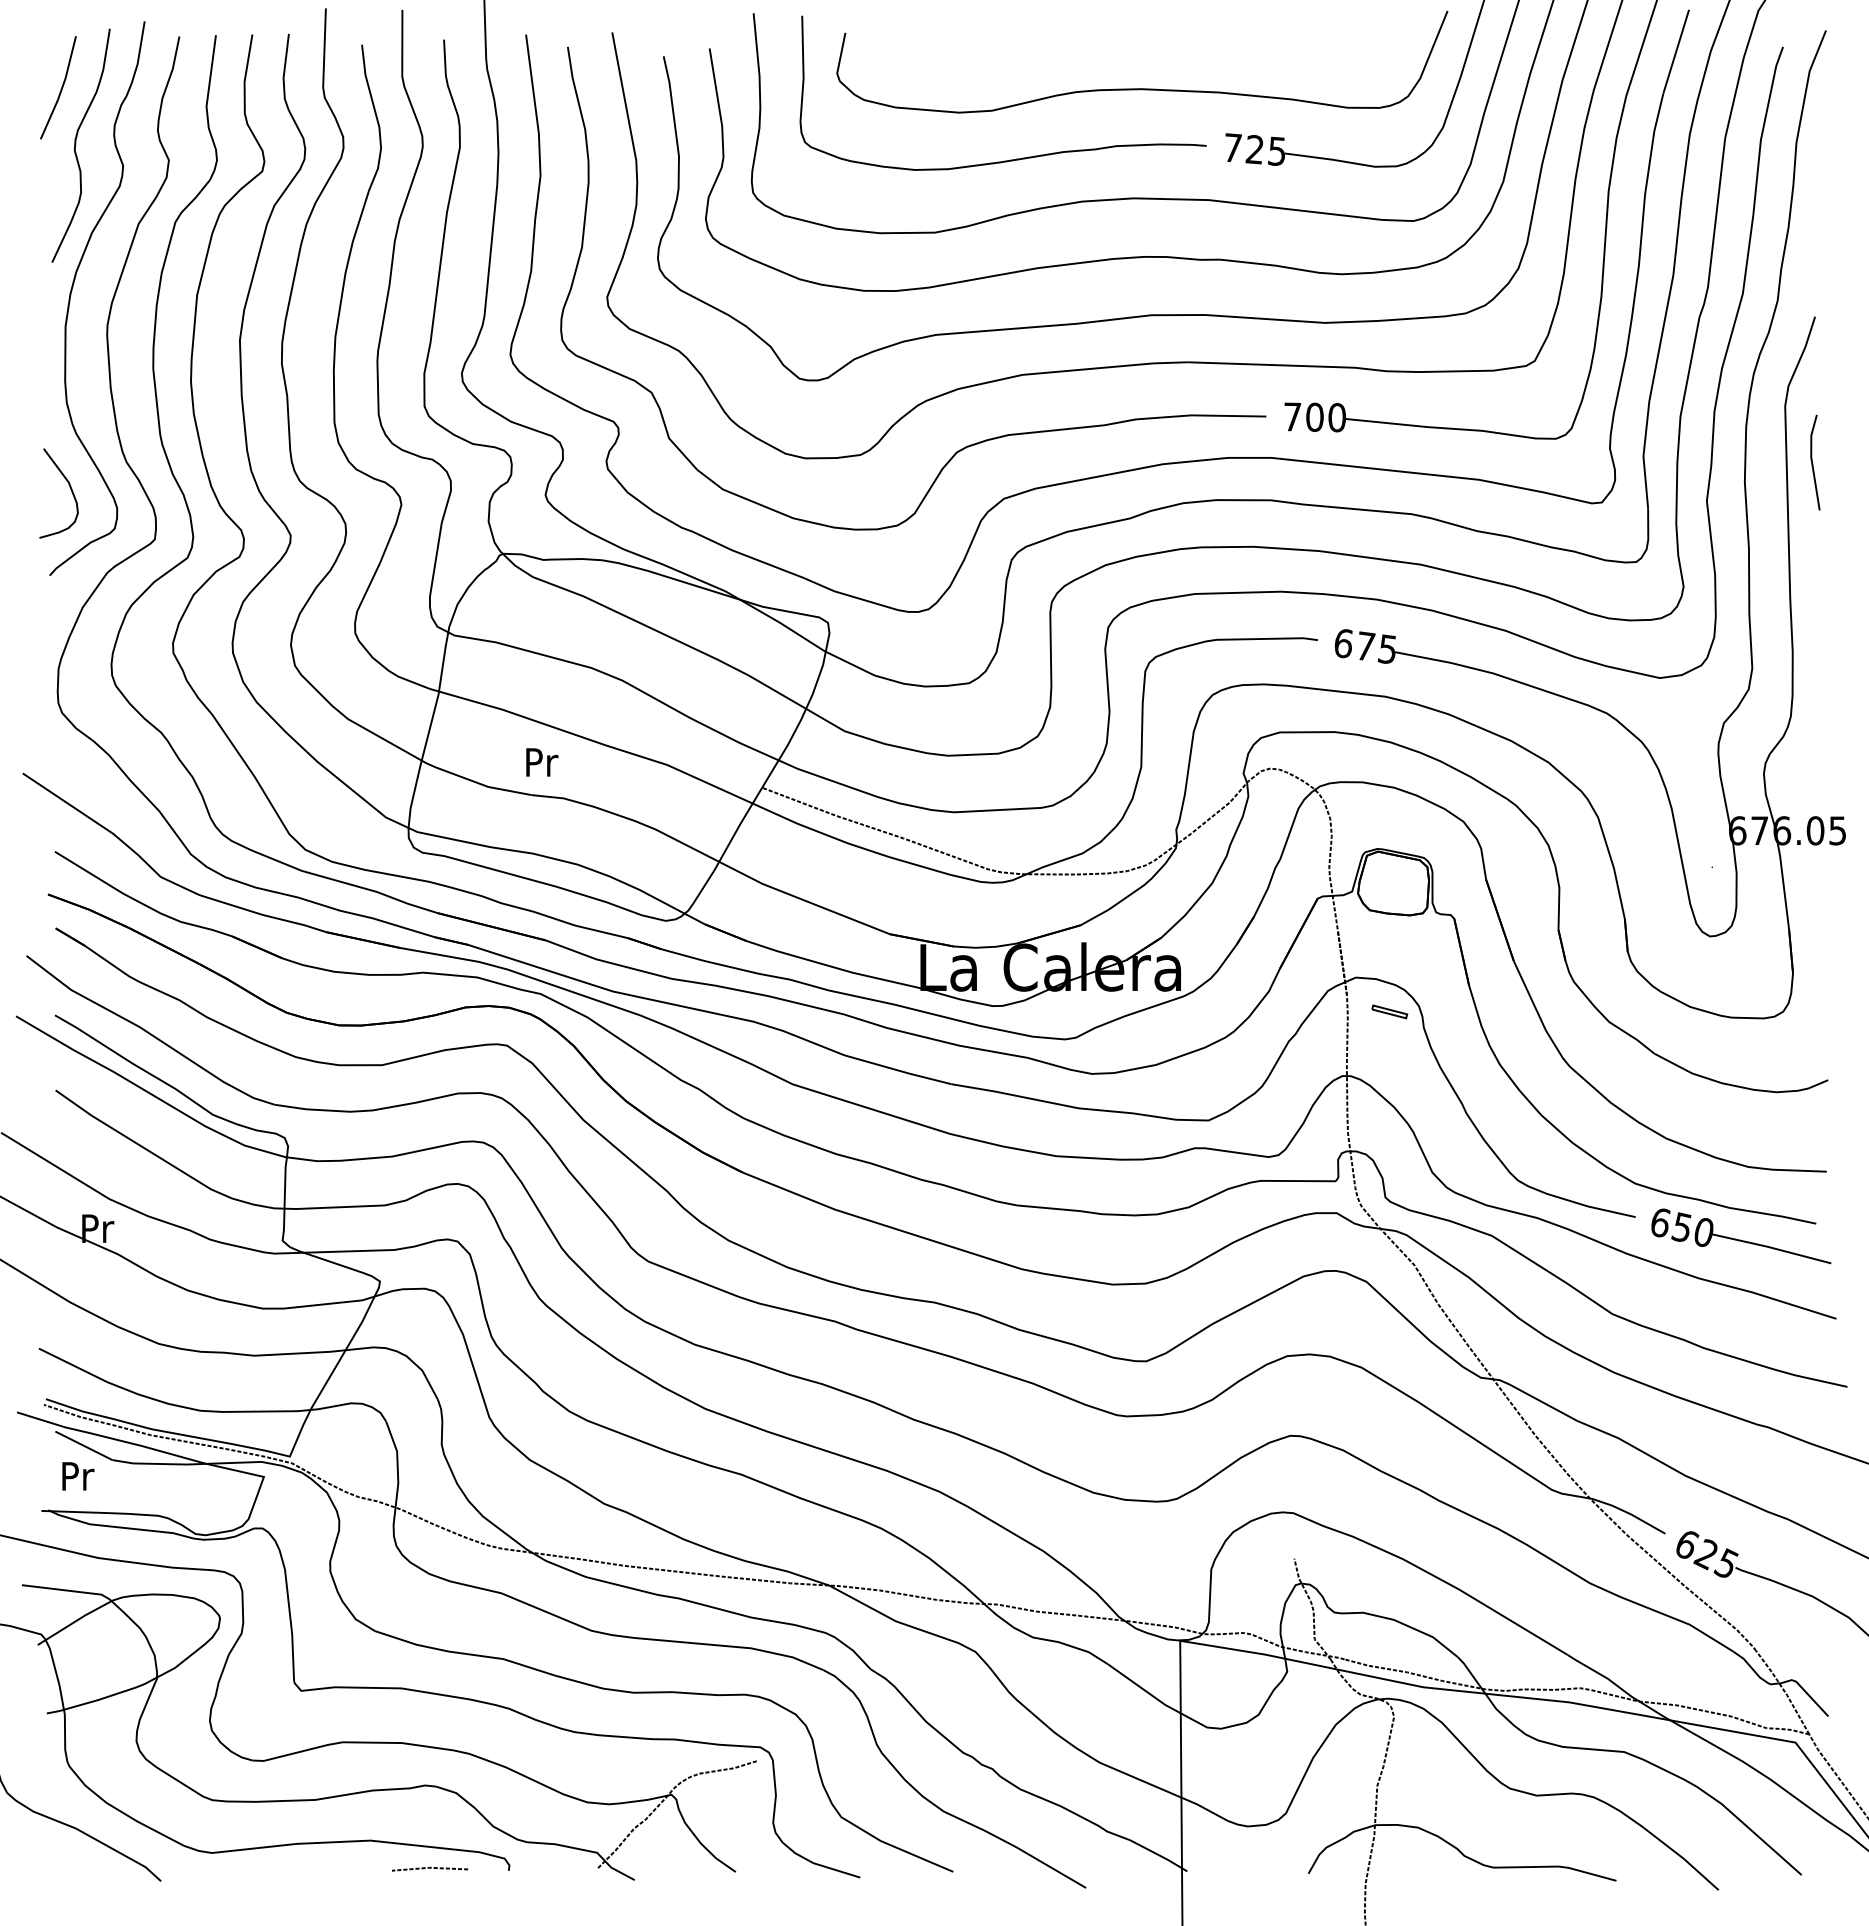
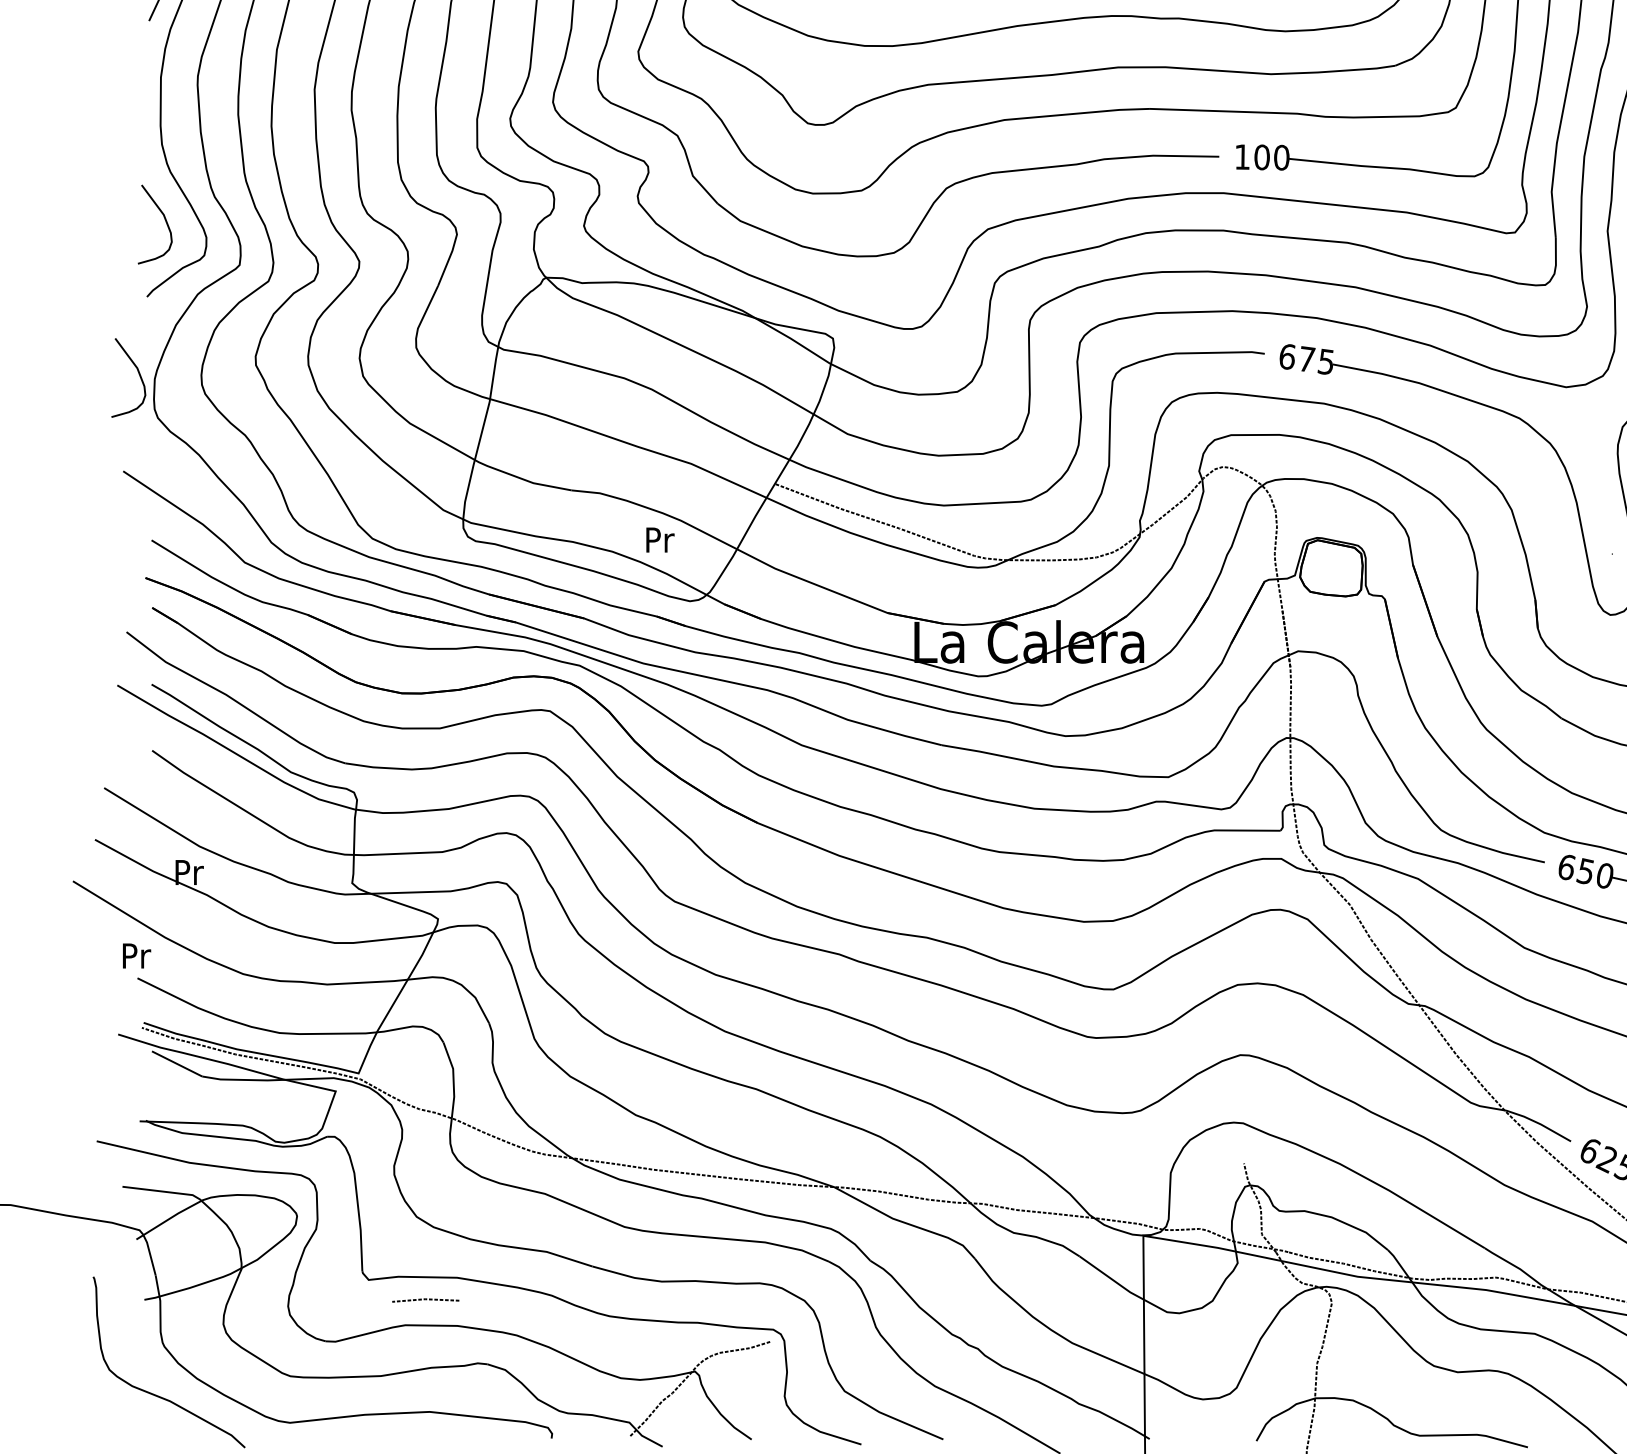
text: (1292, 416) -> (1242, 156), 700 -> 100
curve: (39, 661) -> (137, 372), added
text: (542, 762) -> (660, 540), moved
part: (1389, 1011) -> (1327, 681), removed
text: (78, 1476) -> (137, 956), moved
line: (430, 1868) -> (426, 1299), moved

